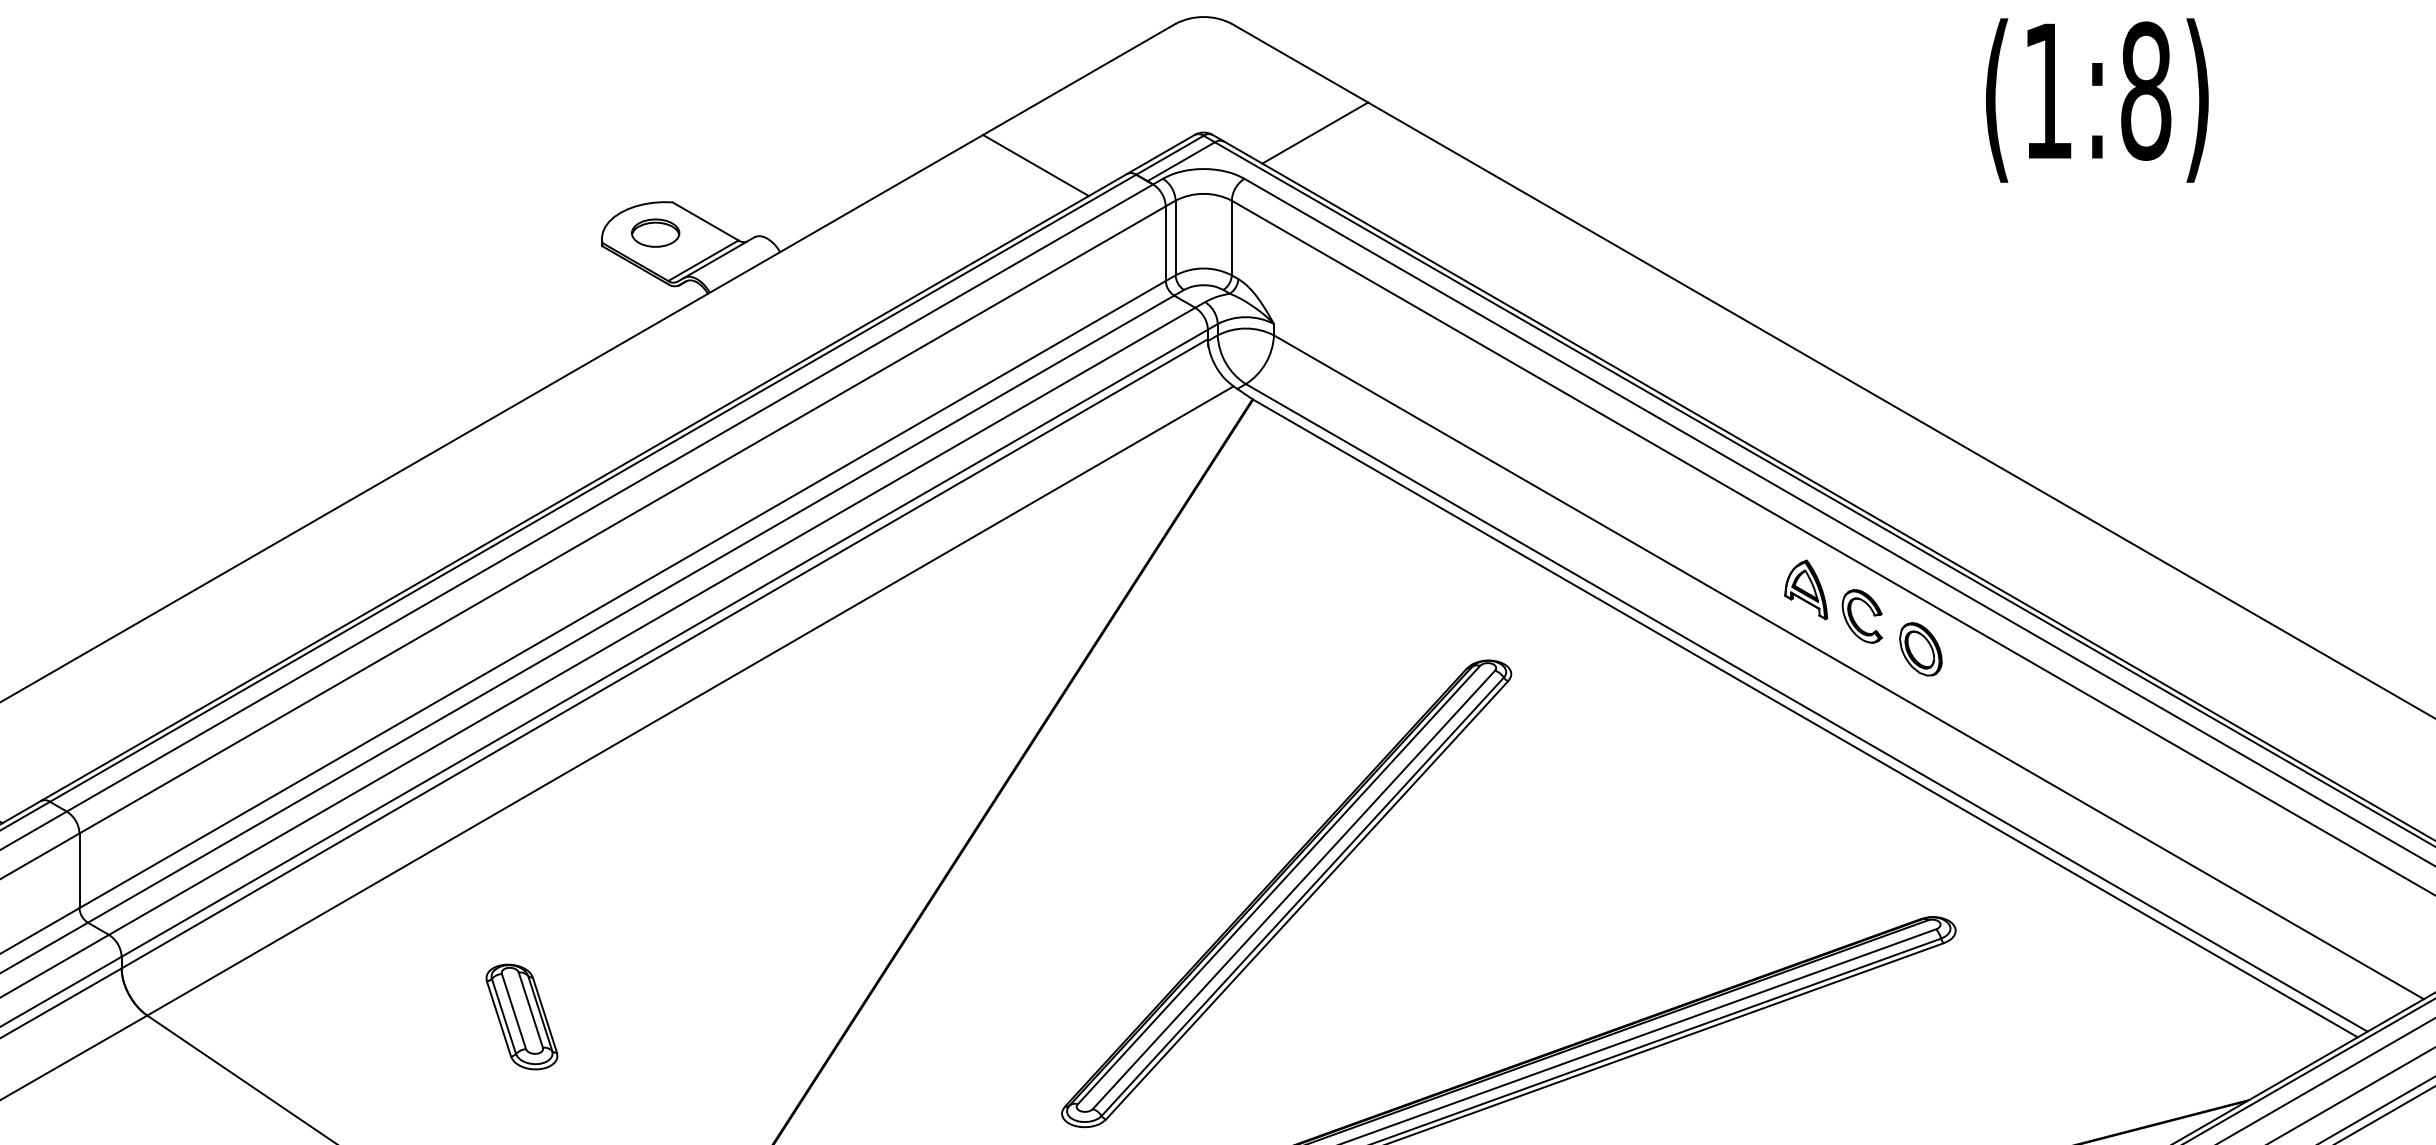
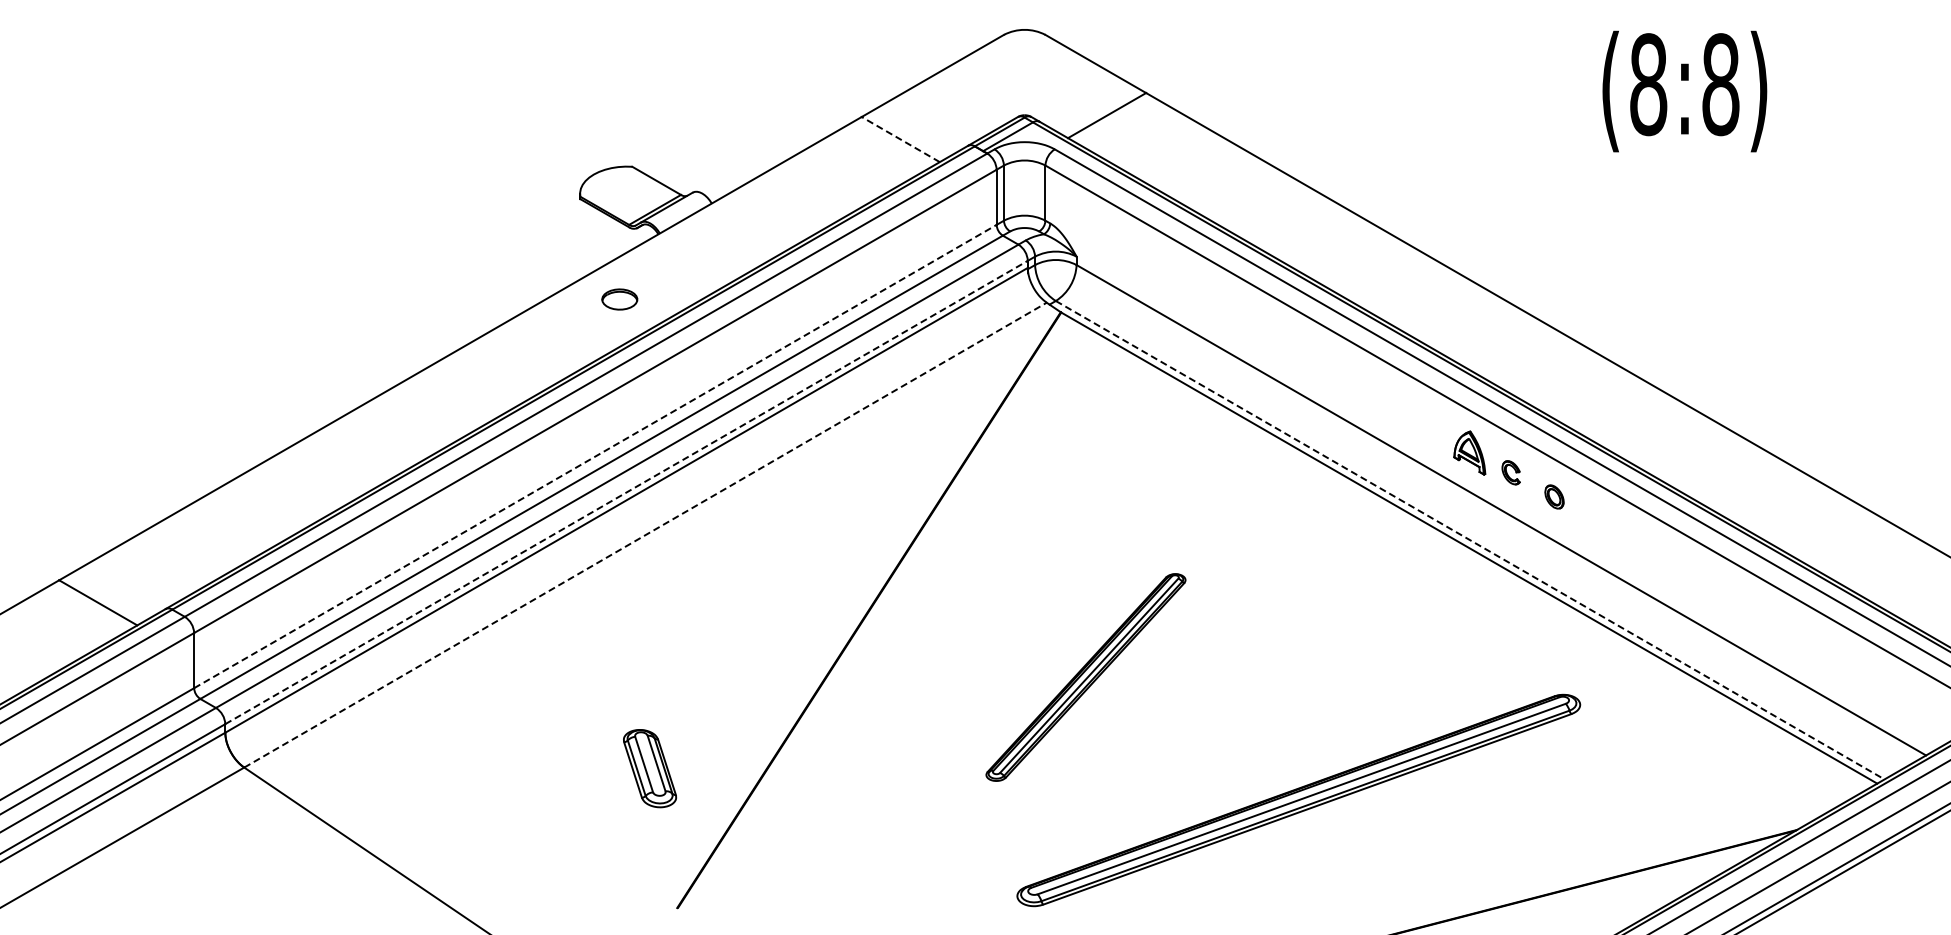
text: (2048, 90) -> (1648, 84), (1:8) -> (8:8)
line: (1035, 165) -> (900, 139), solid -> dashed
part: (655, 233) -> (619, 299), moved
line: (622, 594) -> (595, 456), solid -> dashed
part: (1861, 616) -> (1510, 472), size x0.6
line: (664, 643) -> (626, 492), solid -> dashed
part: (1920, 648) -> (1554, 496), size x0.6
line: (690, 701) -> (645, 535), solid -> dashed
line: (1807, 708) -> (1470, 540), solid -> dashed
part: (1286, 893) -> (1085, 677), size x0.6
part: (522, 1016) -> (650, 768), moved

